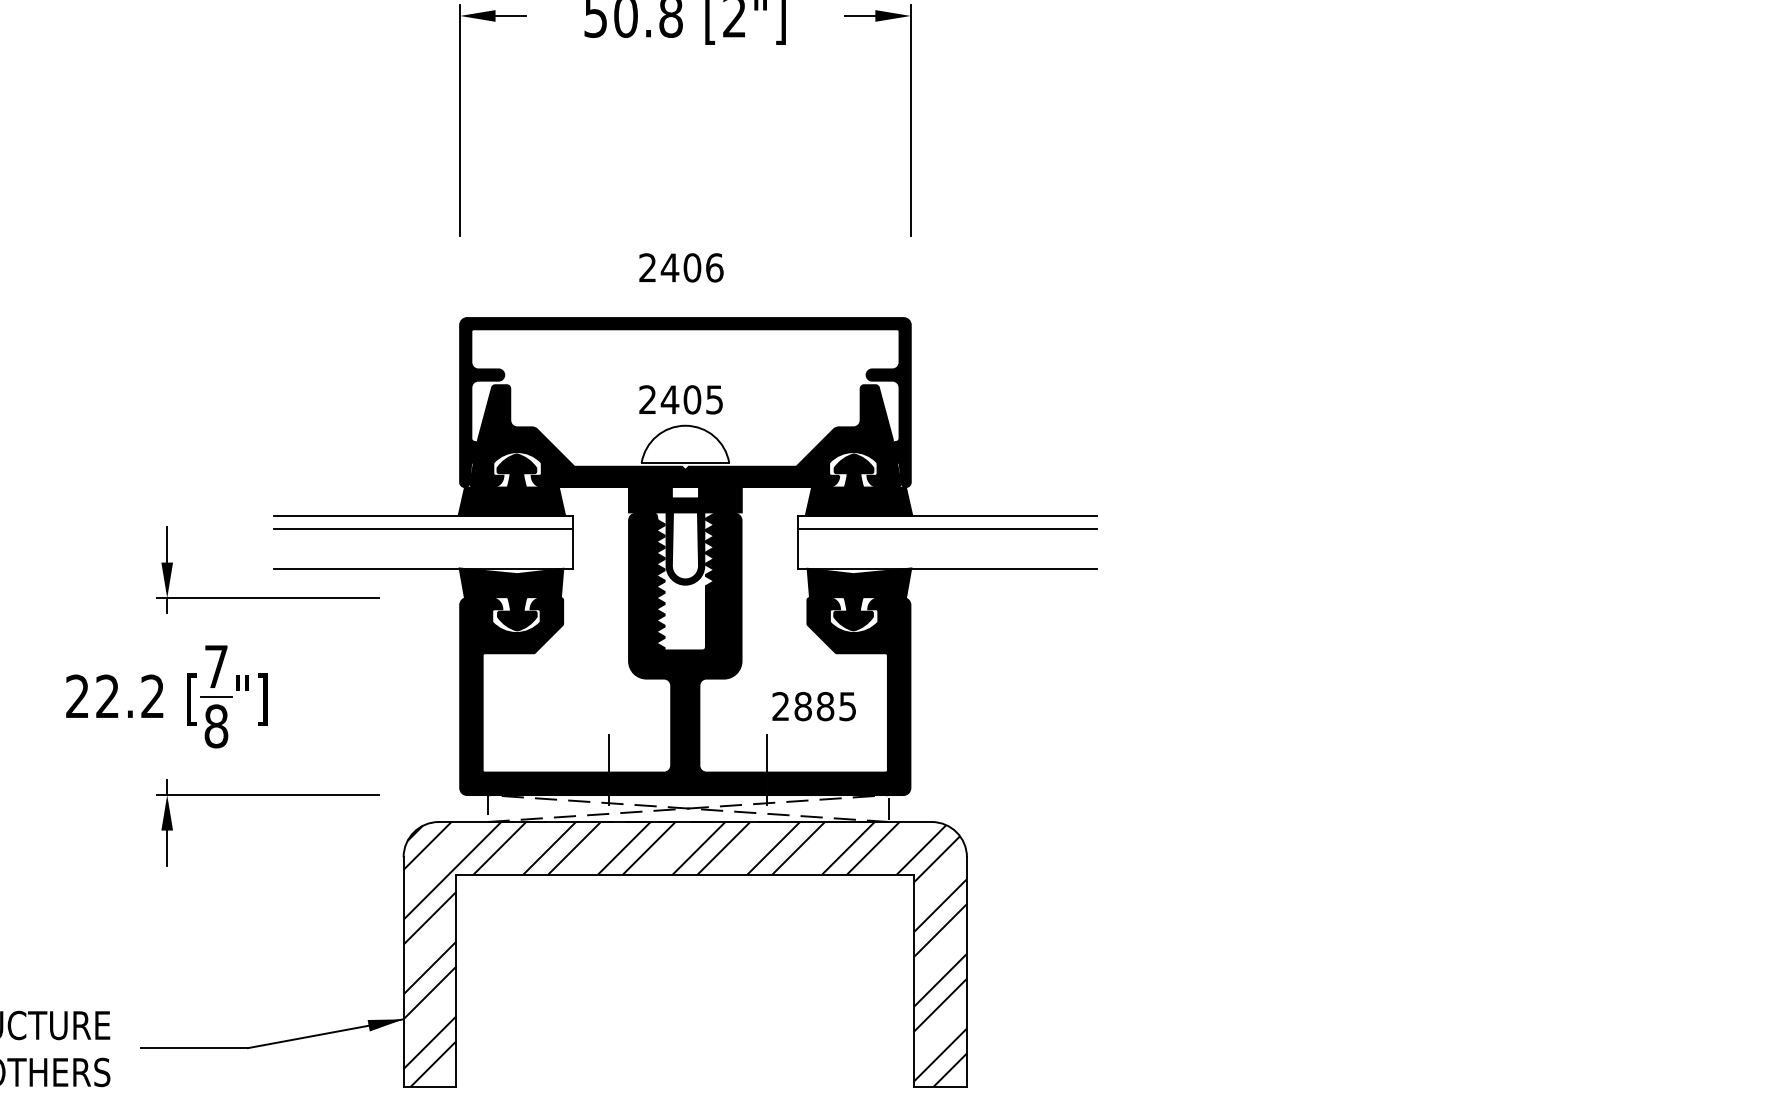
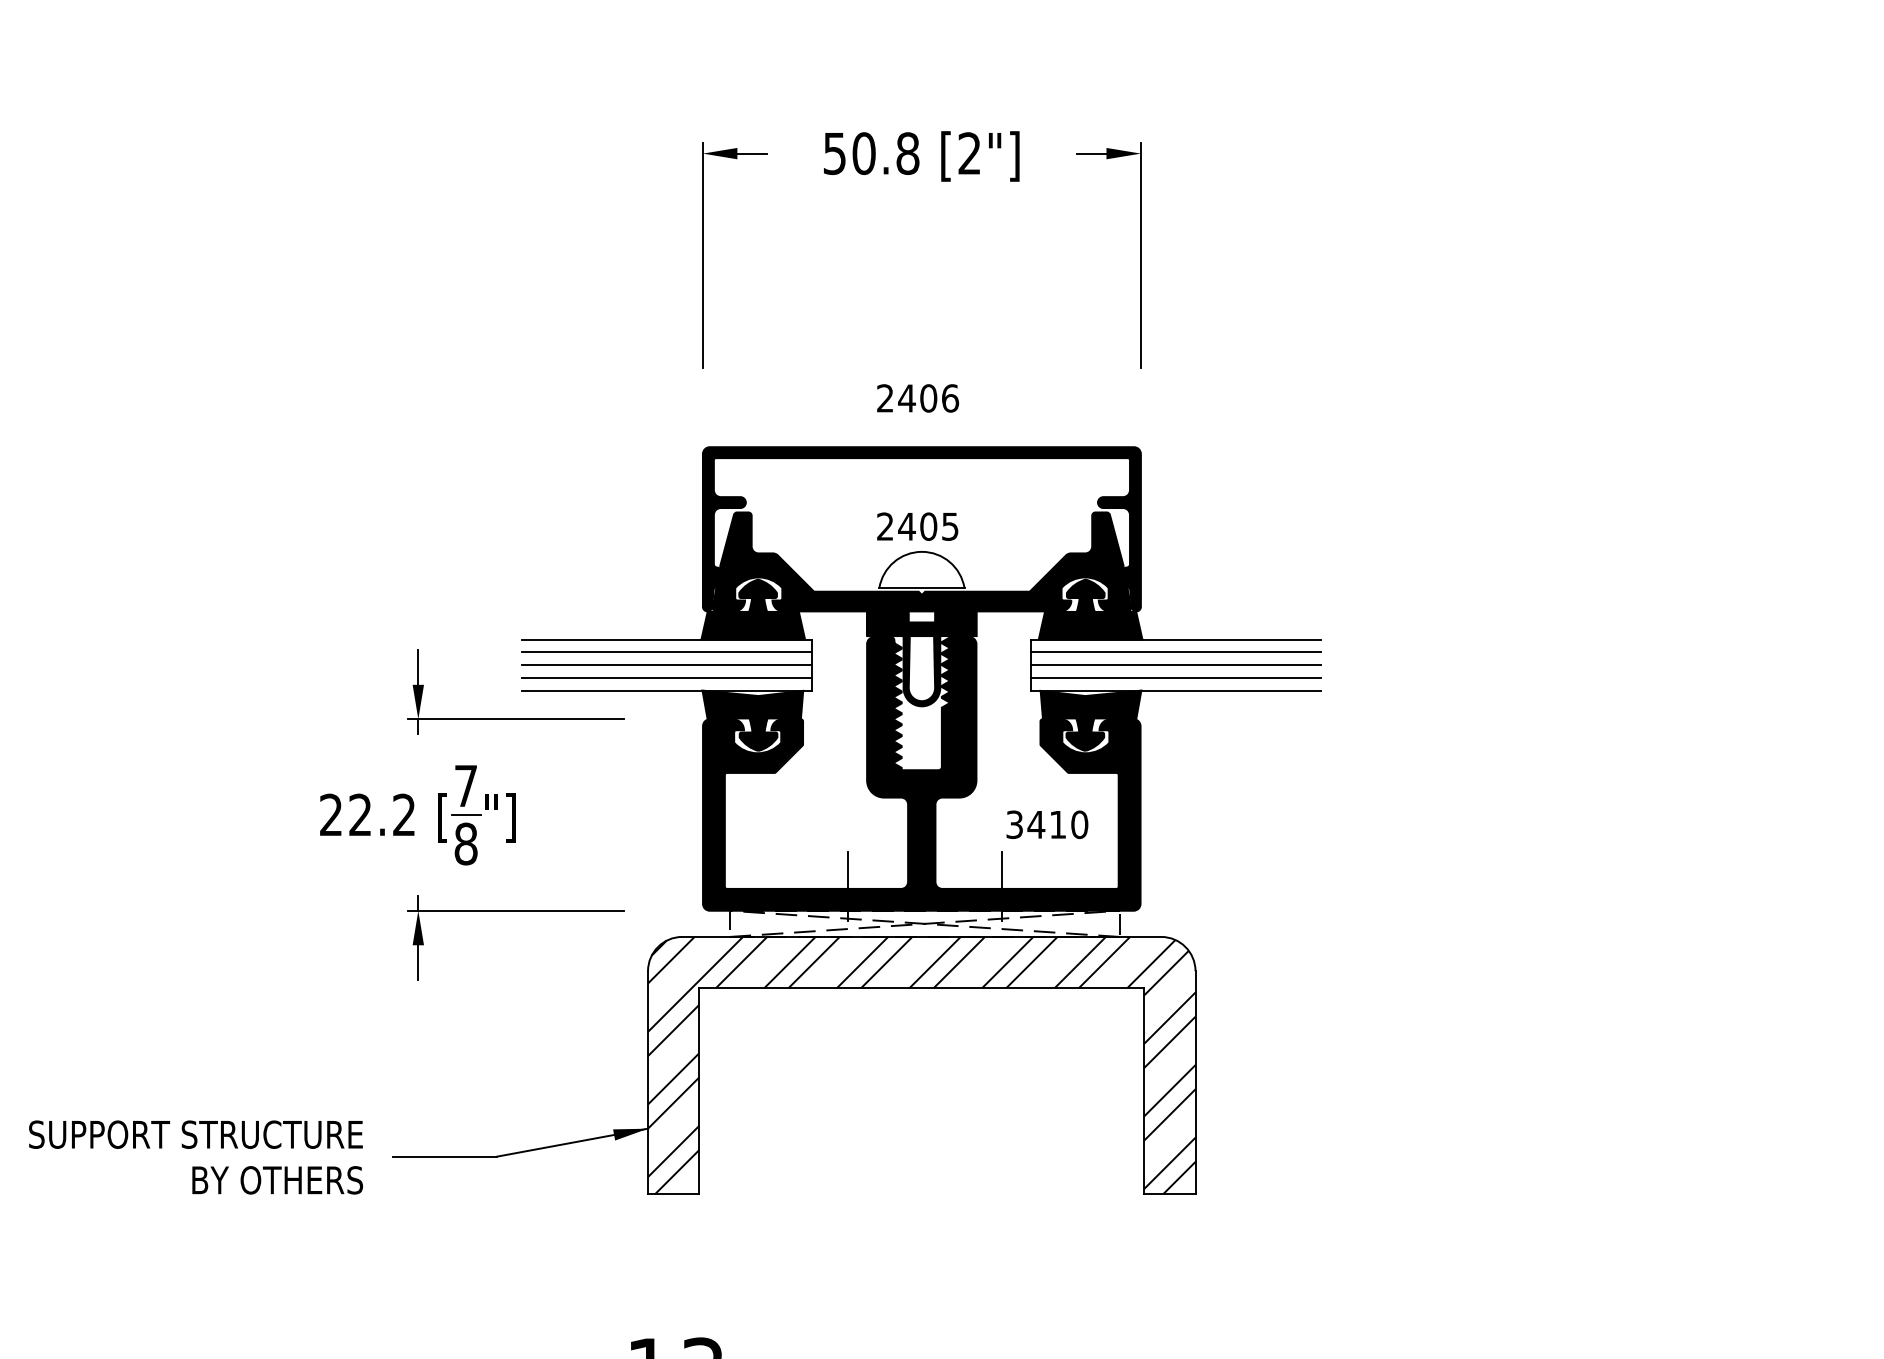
line: (423, 542) -> (667, 665), added
line: (947, 542) -> (1176, 665), added
line: (423, 556) -> (667, 678), added
line: (947, 556) -> (1176, 678), added
text: (814, 706) -> (1047, 824), 2885 -> 3410

